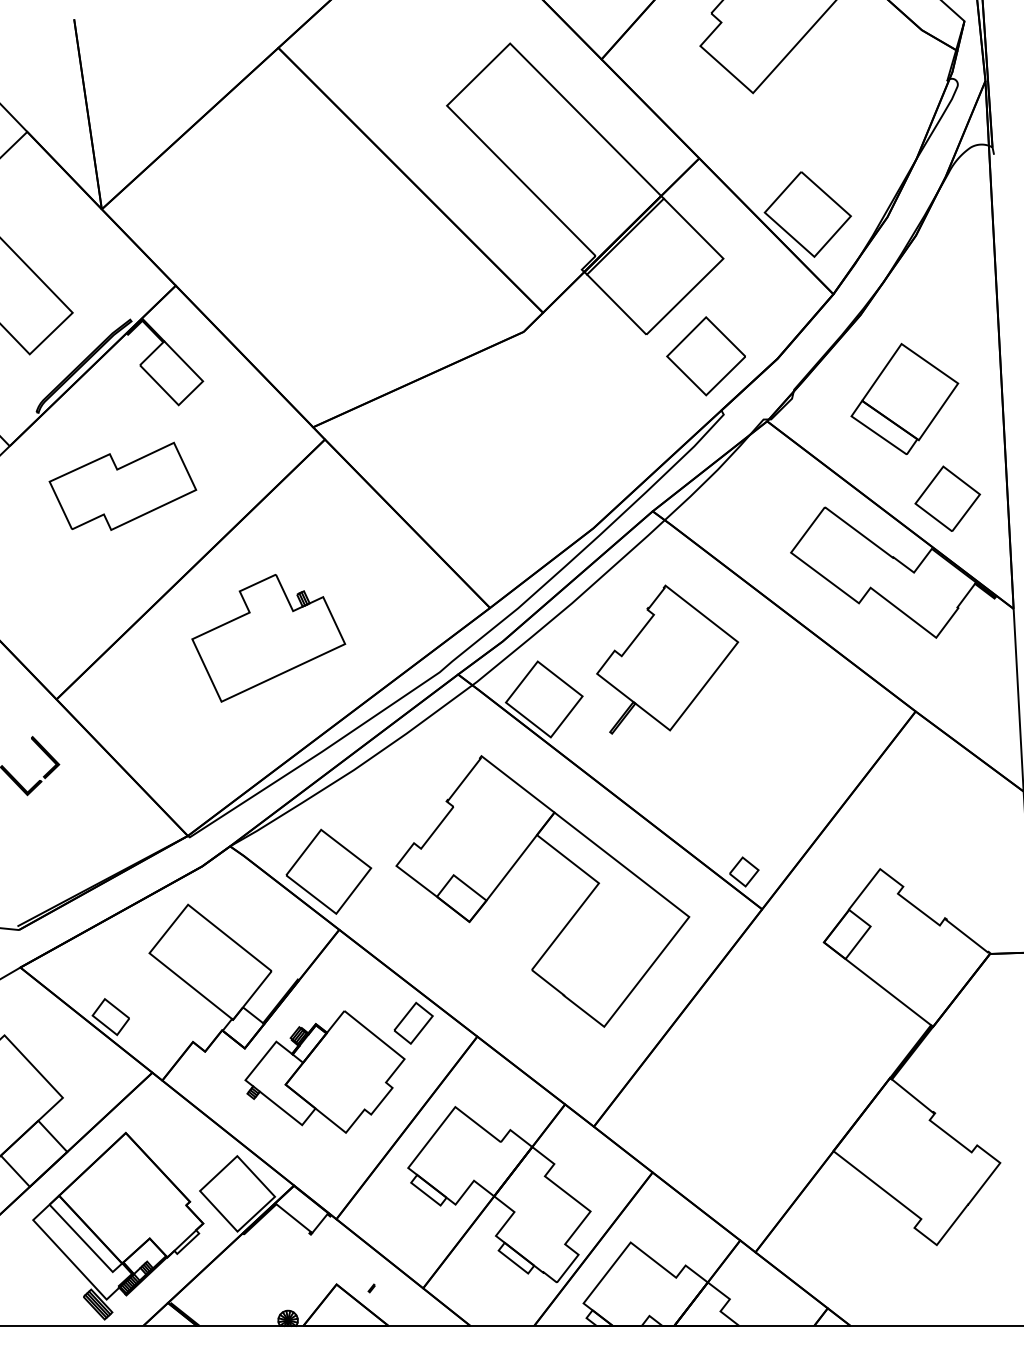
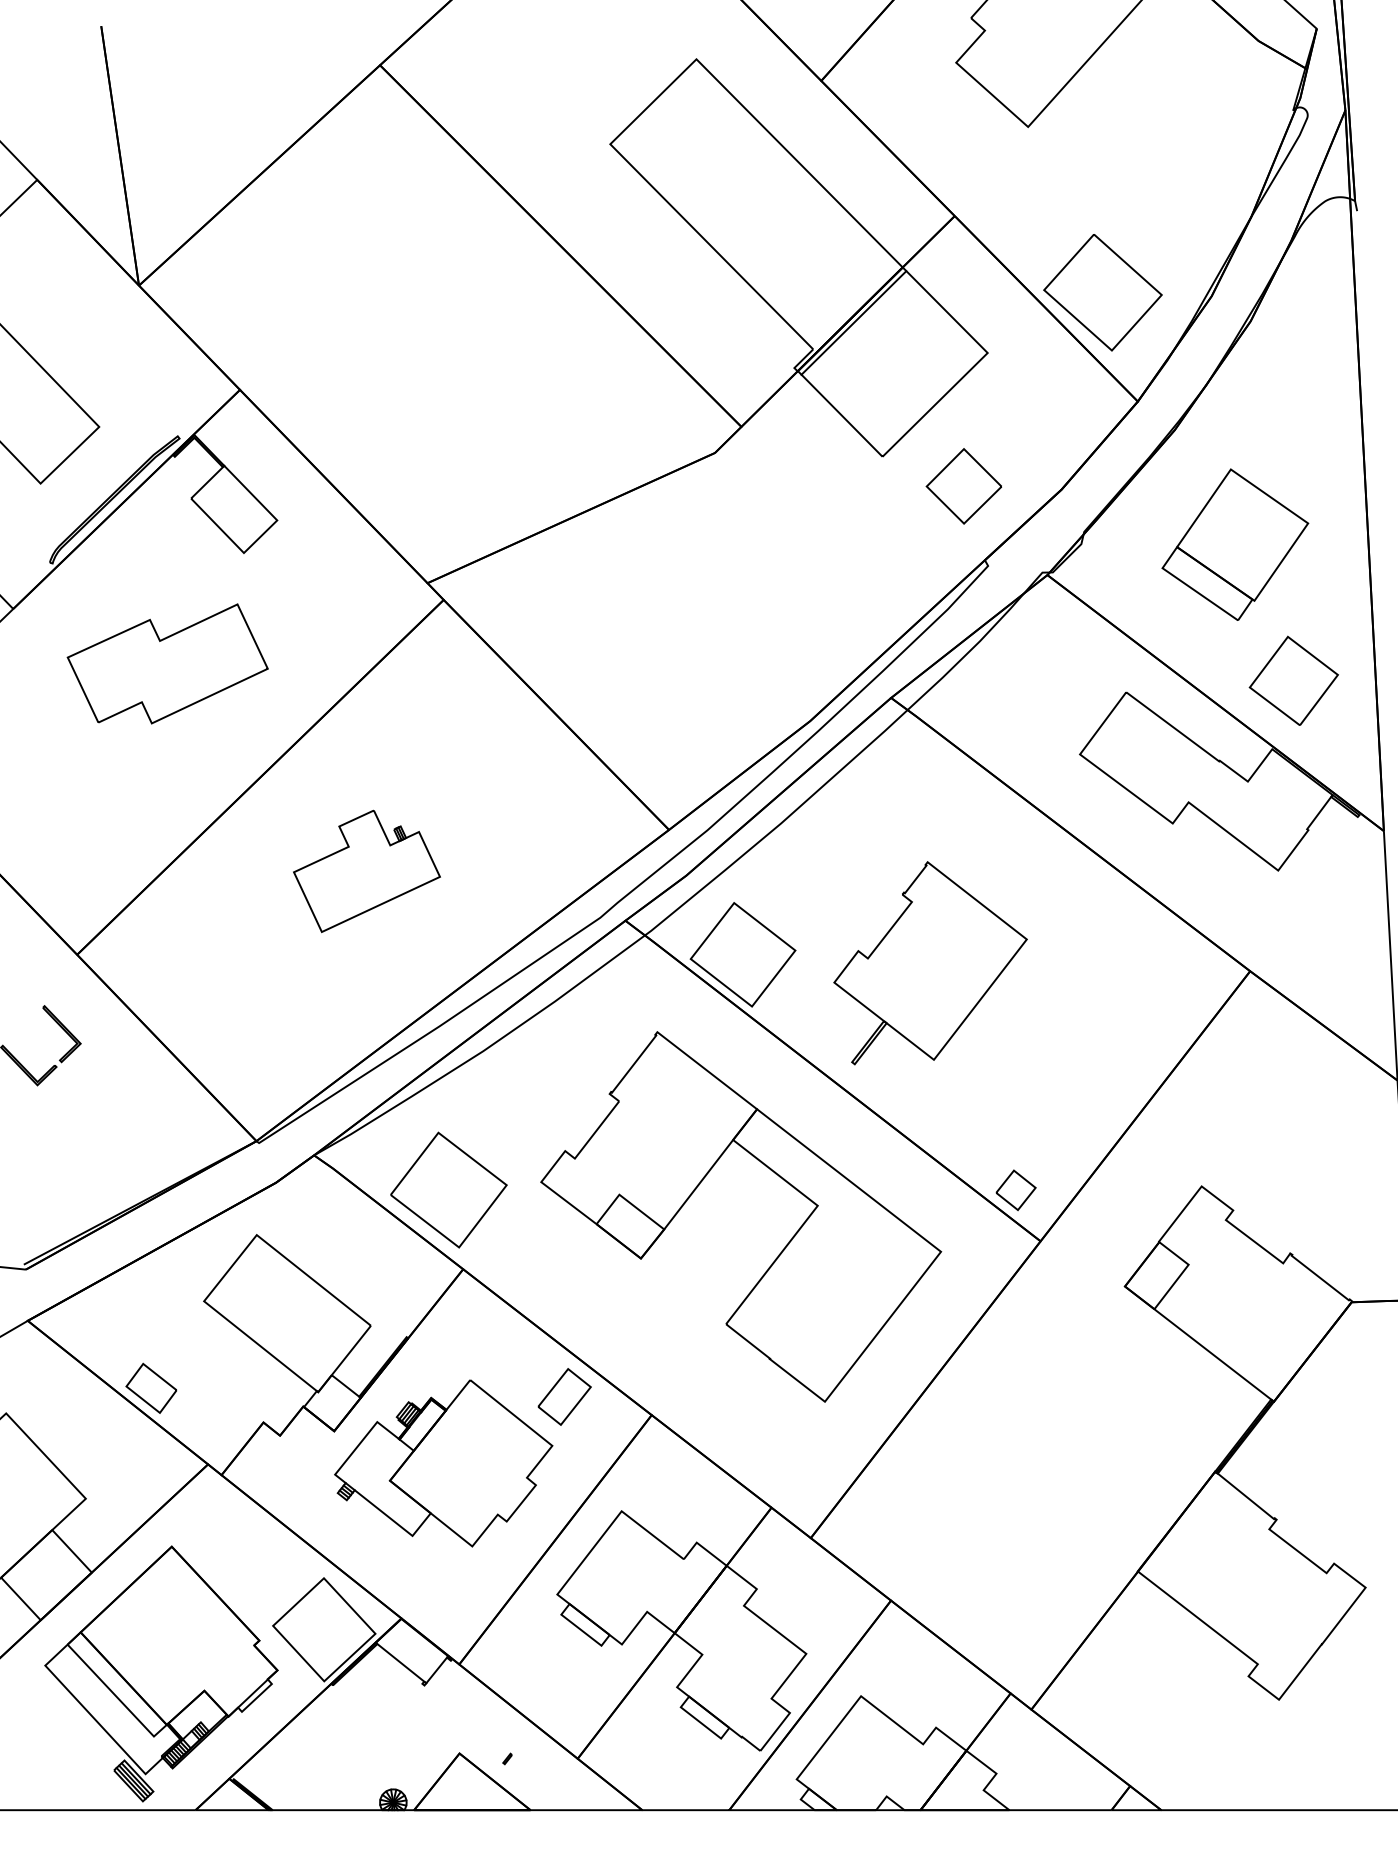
part: (705, 356) -> (963, 486), size x0.7
part: (268, 638) -> (366, 871), size x0.7
part: (667, 659) -> (930, 963), moved

